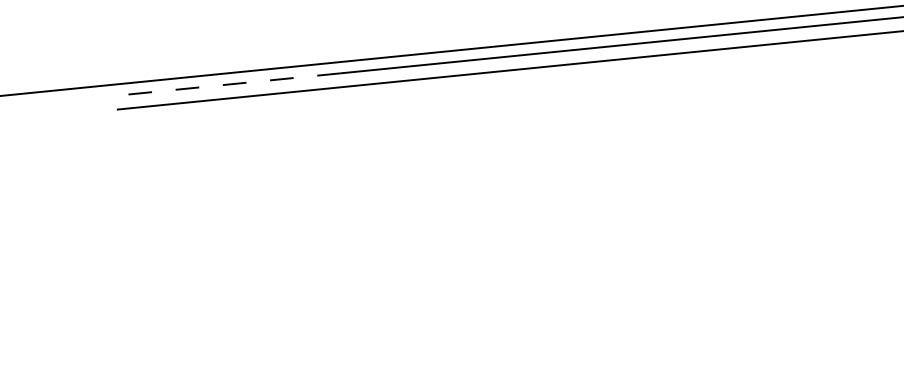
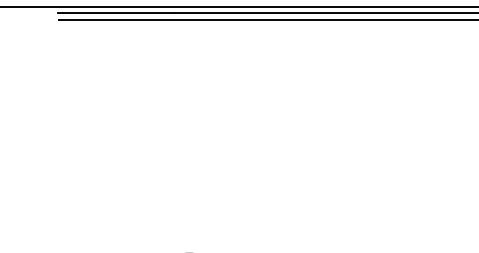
line: (227, 83) -> (115, 12), dashed -> solid

